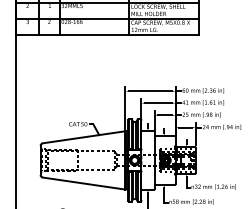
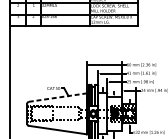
line: (84, 137) -> (58, 97), solid -> dashed

